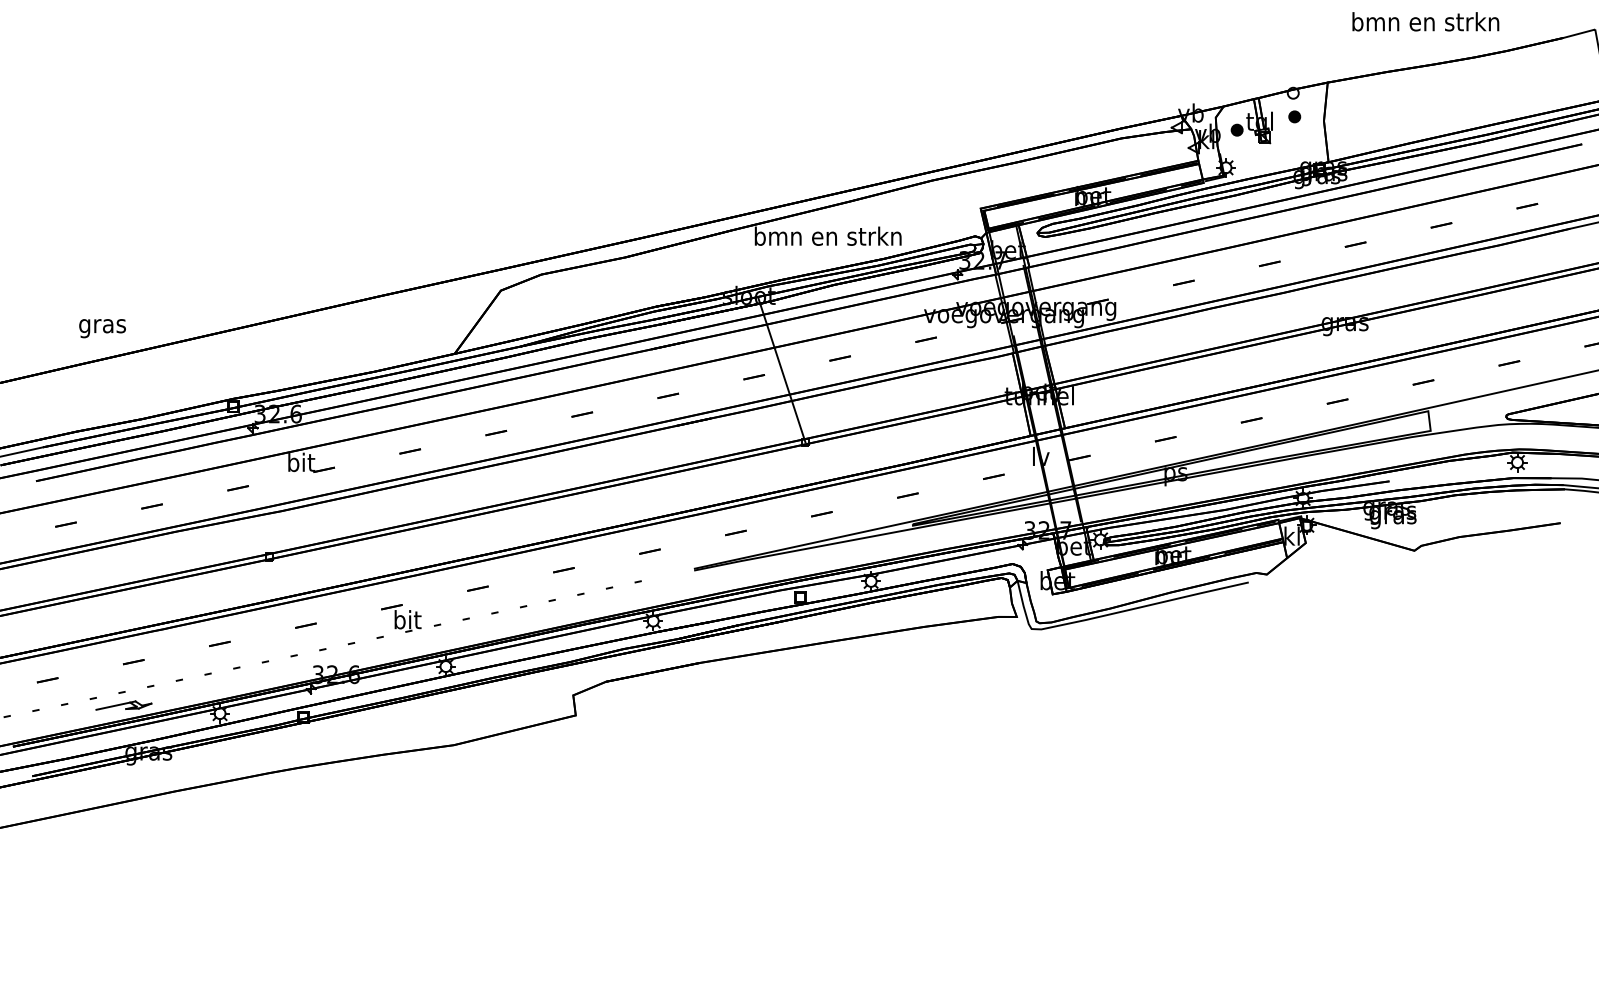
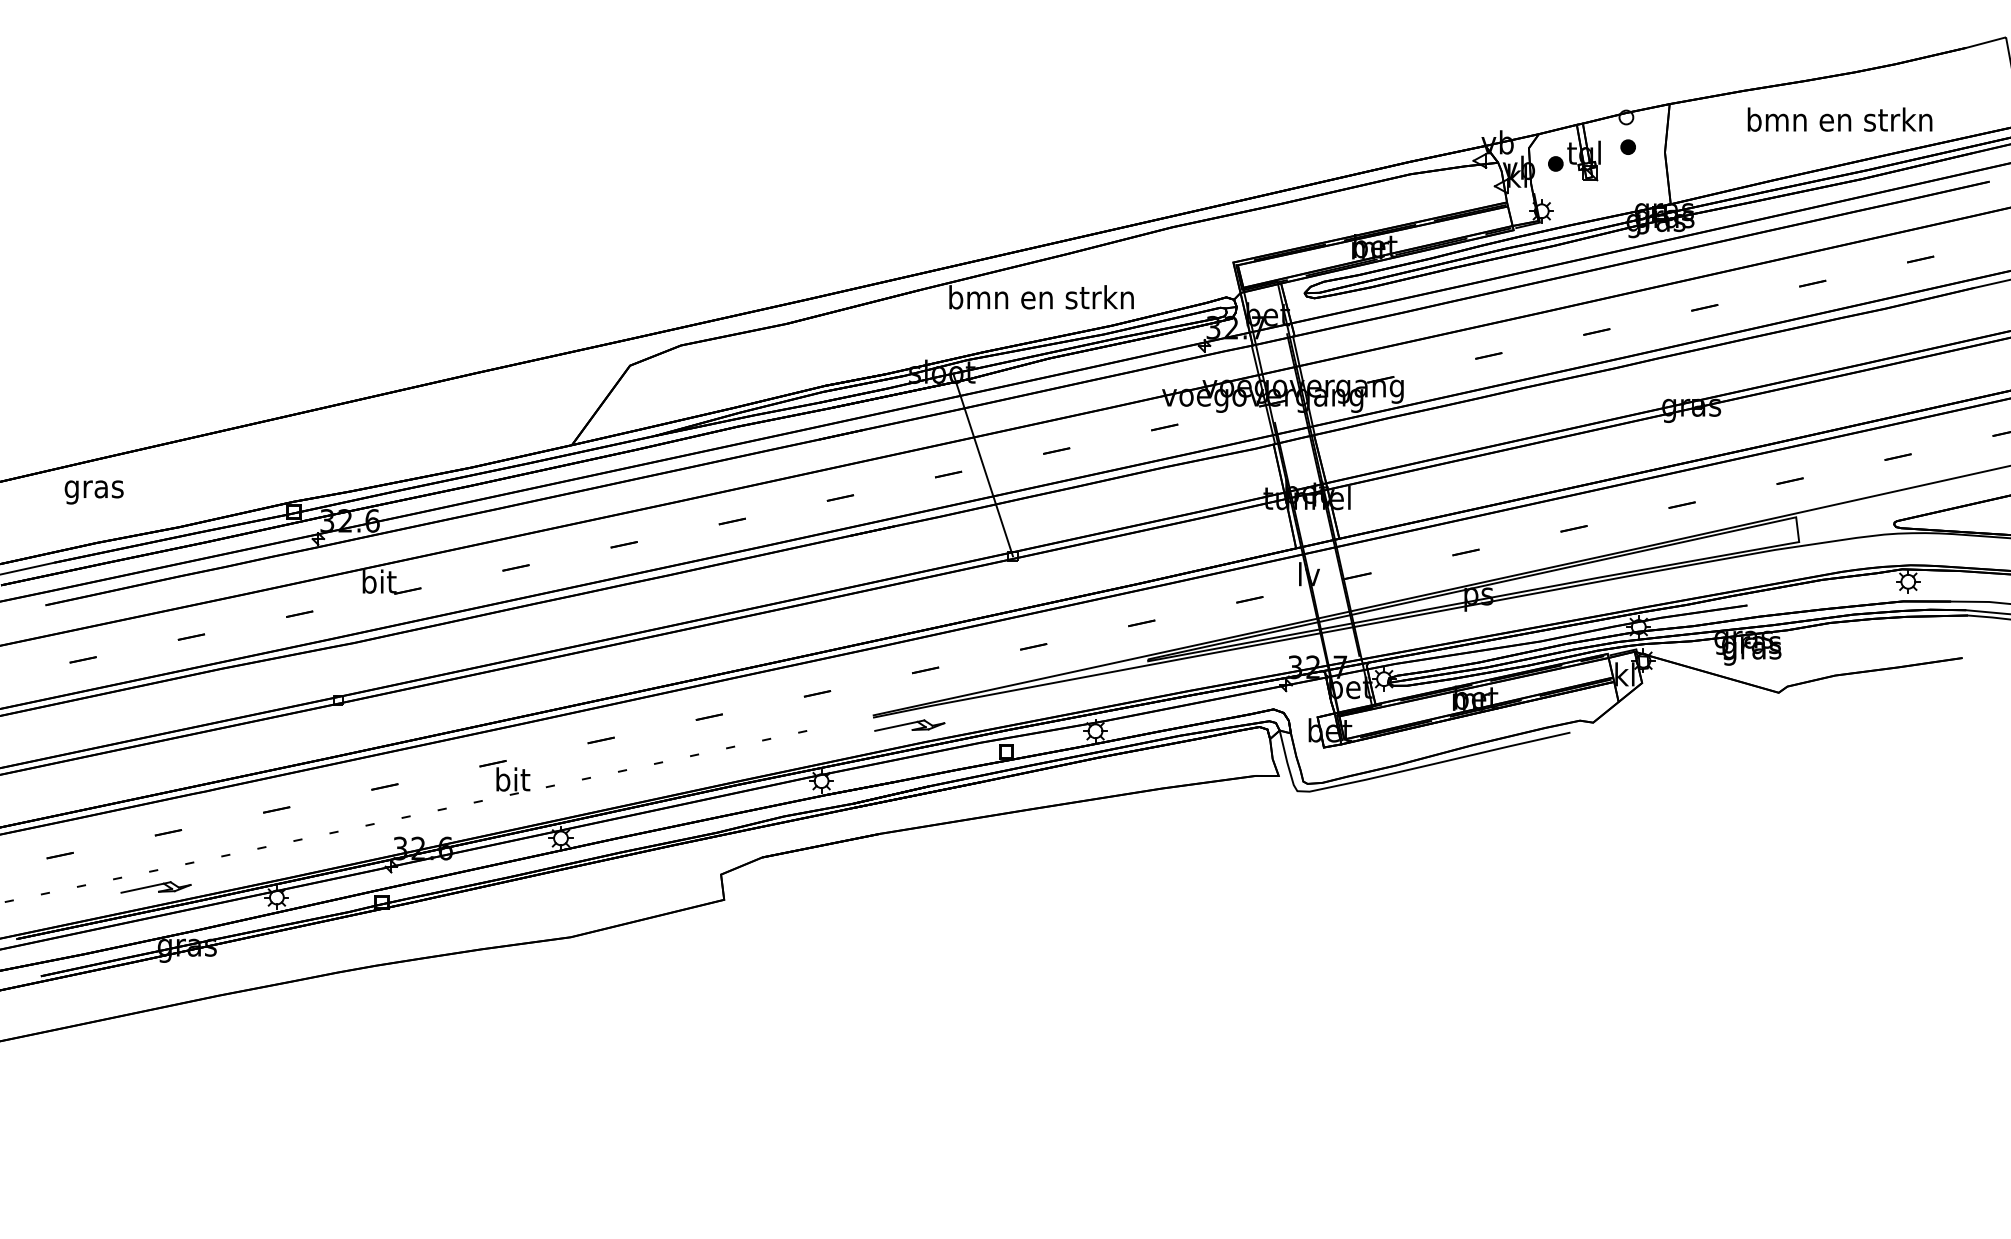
text: (1425, 21) -> (1839, 119), moved
text: (102, 328) -> (93, 492), moved
part: (723, 576) -> (909, 725), added

